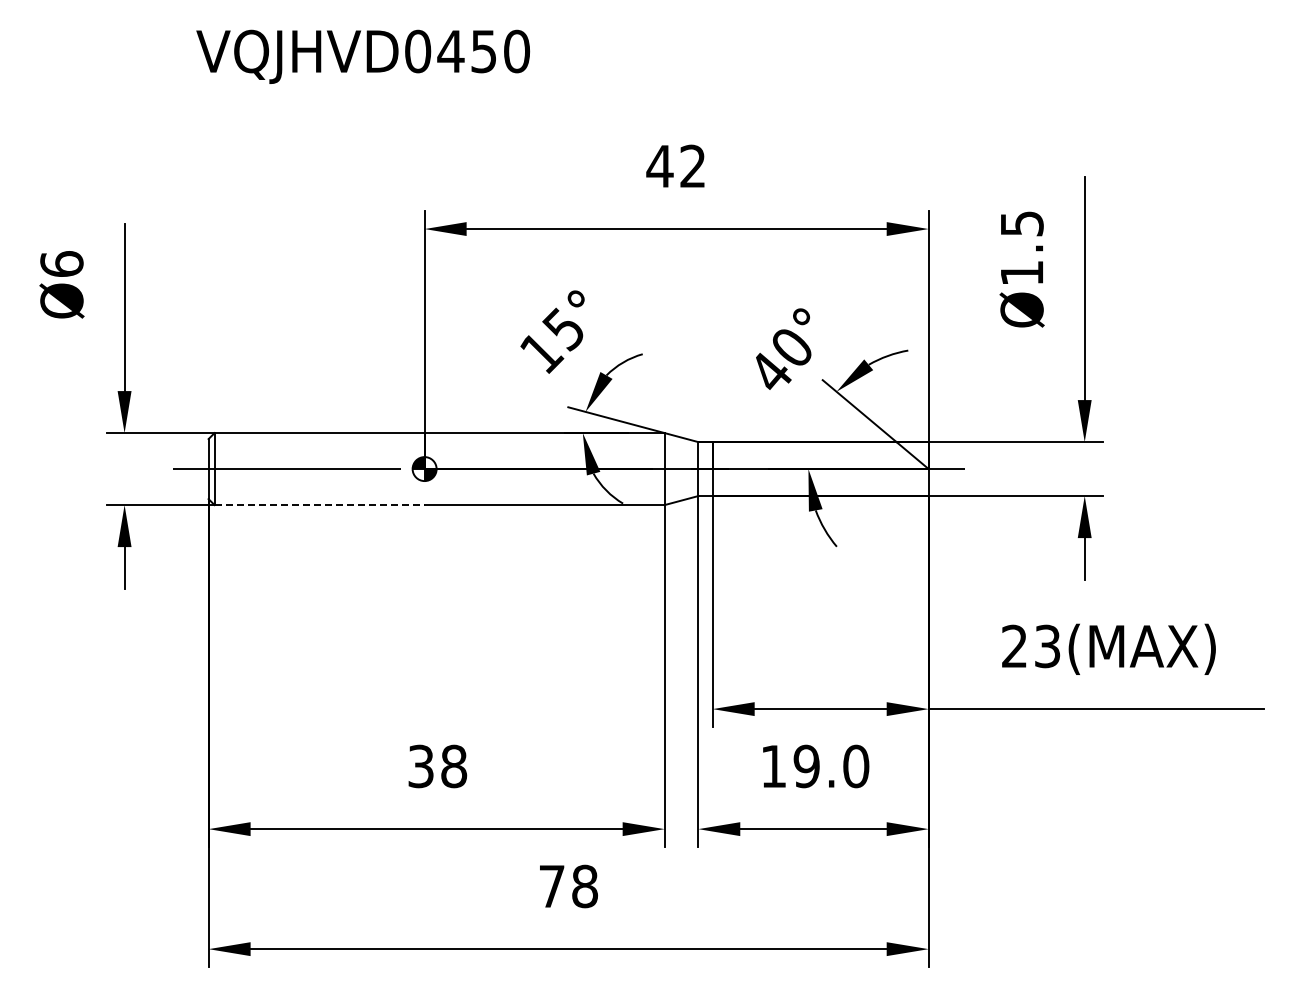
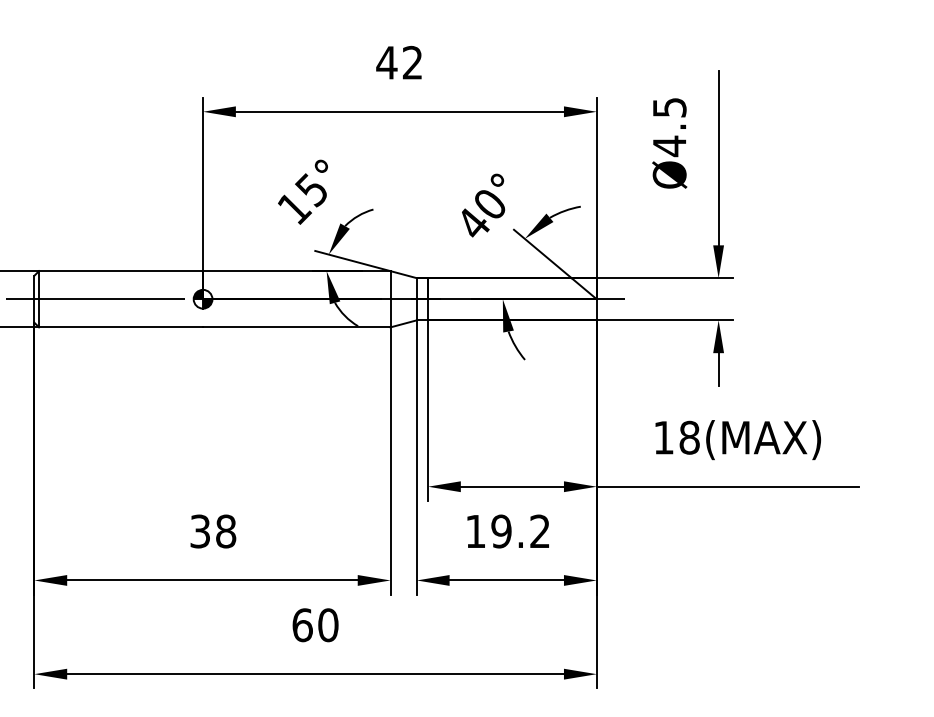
text: (1021, 273) -> (669, 146), Ø1.5 -> Ø4.5
line: (320, 505) -> (121, 327), dashed -> solid
text: (1031, 646) -> (677, 437), 23(MAX) -> 18(MAX)
text: (856, 766) -> (540, 531), 19.0 -> 19.2
text: (568, 886) -> (315, 625), 78 -> 60

